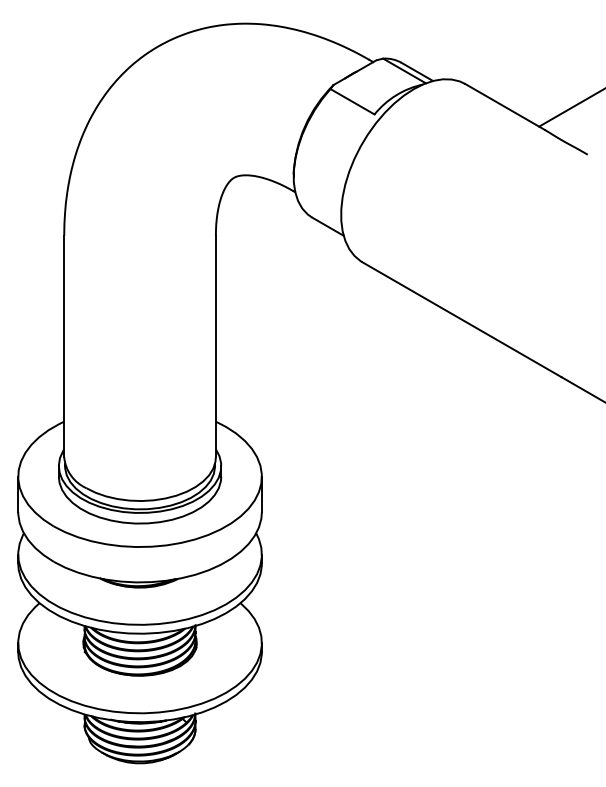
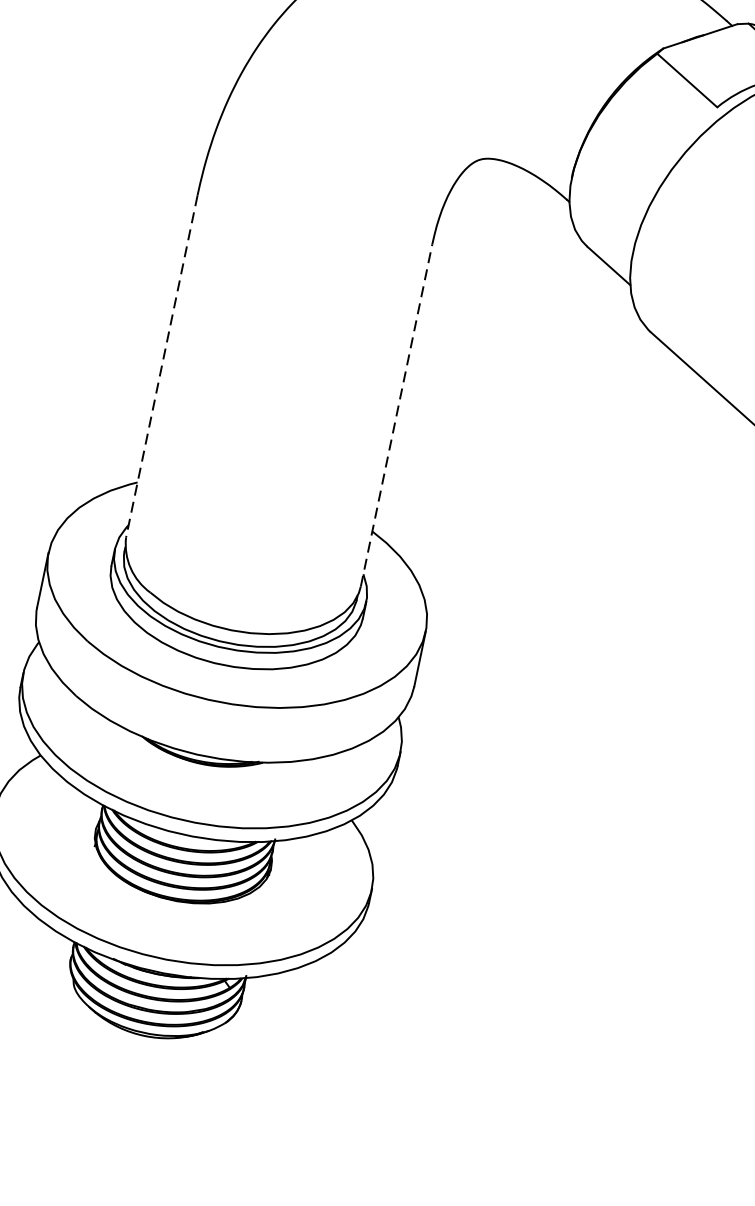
line: (64, 346) -> (162, 366), solid -> dashed
line: (215, 346) -> (396, 415), solid -> dashed

